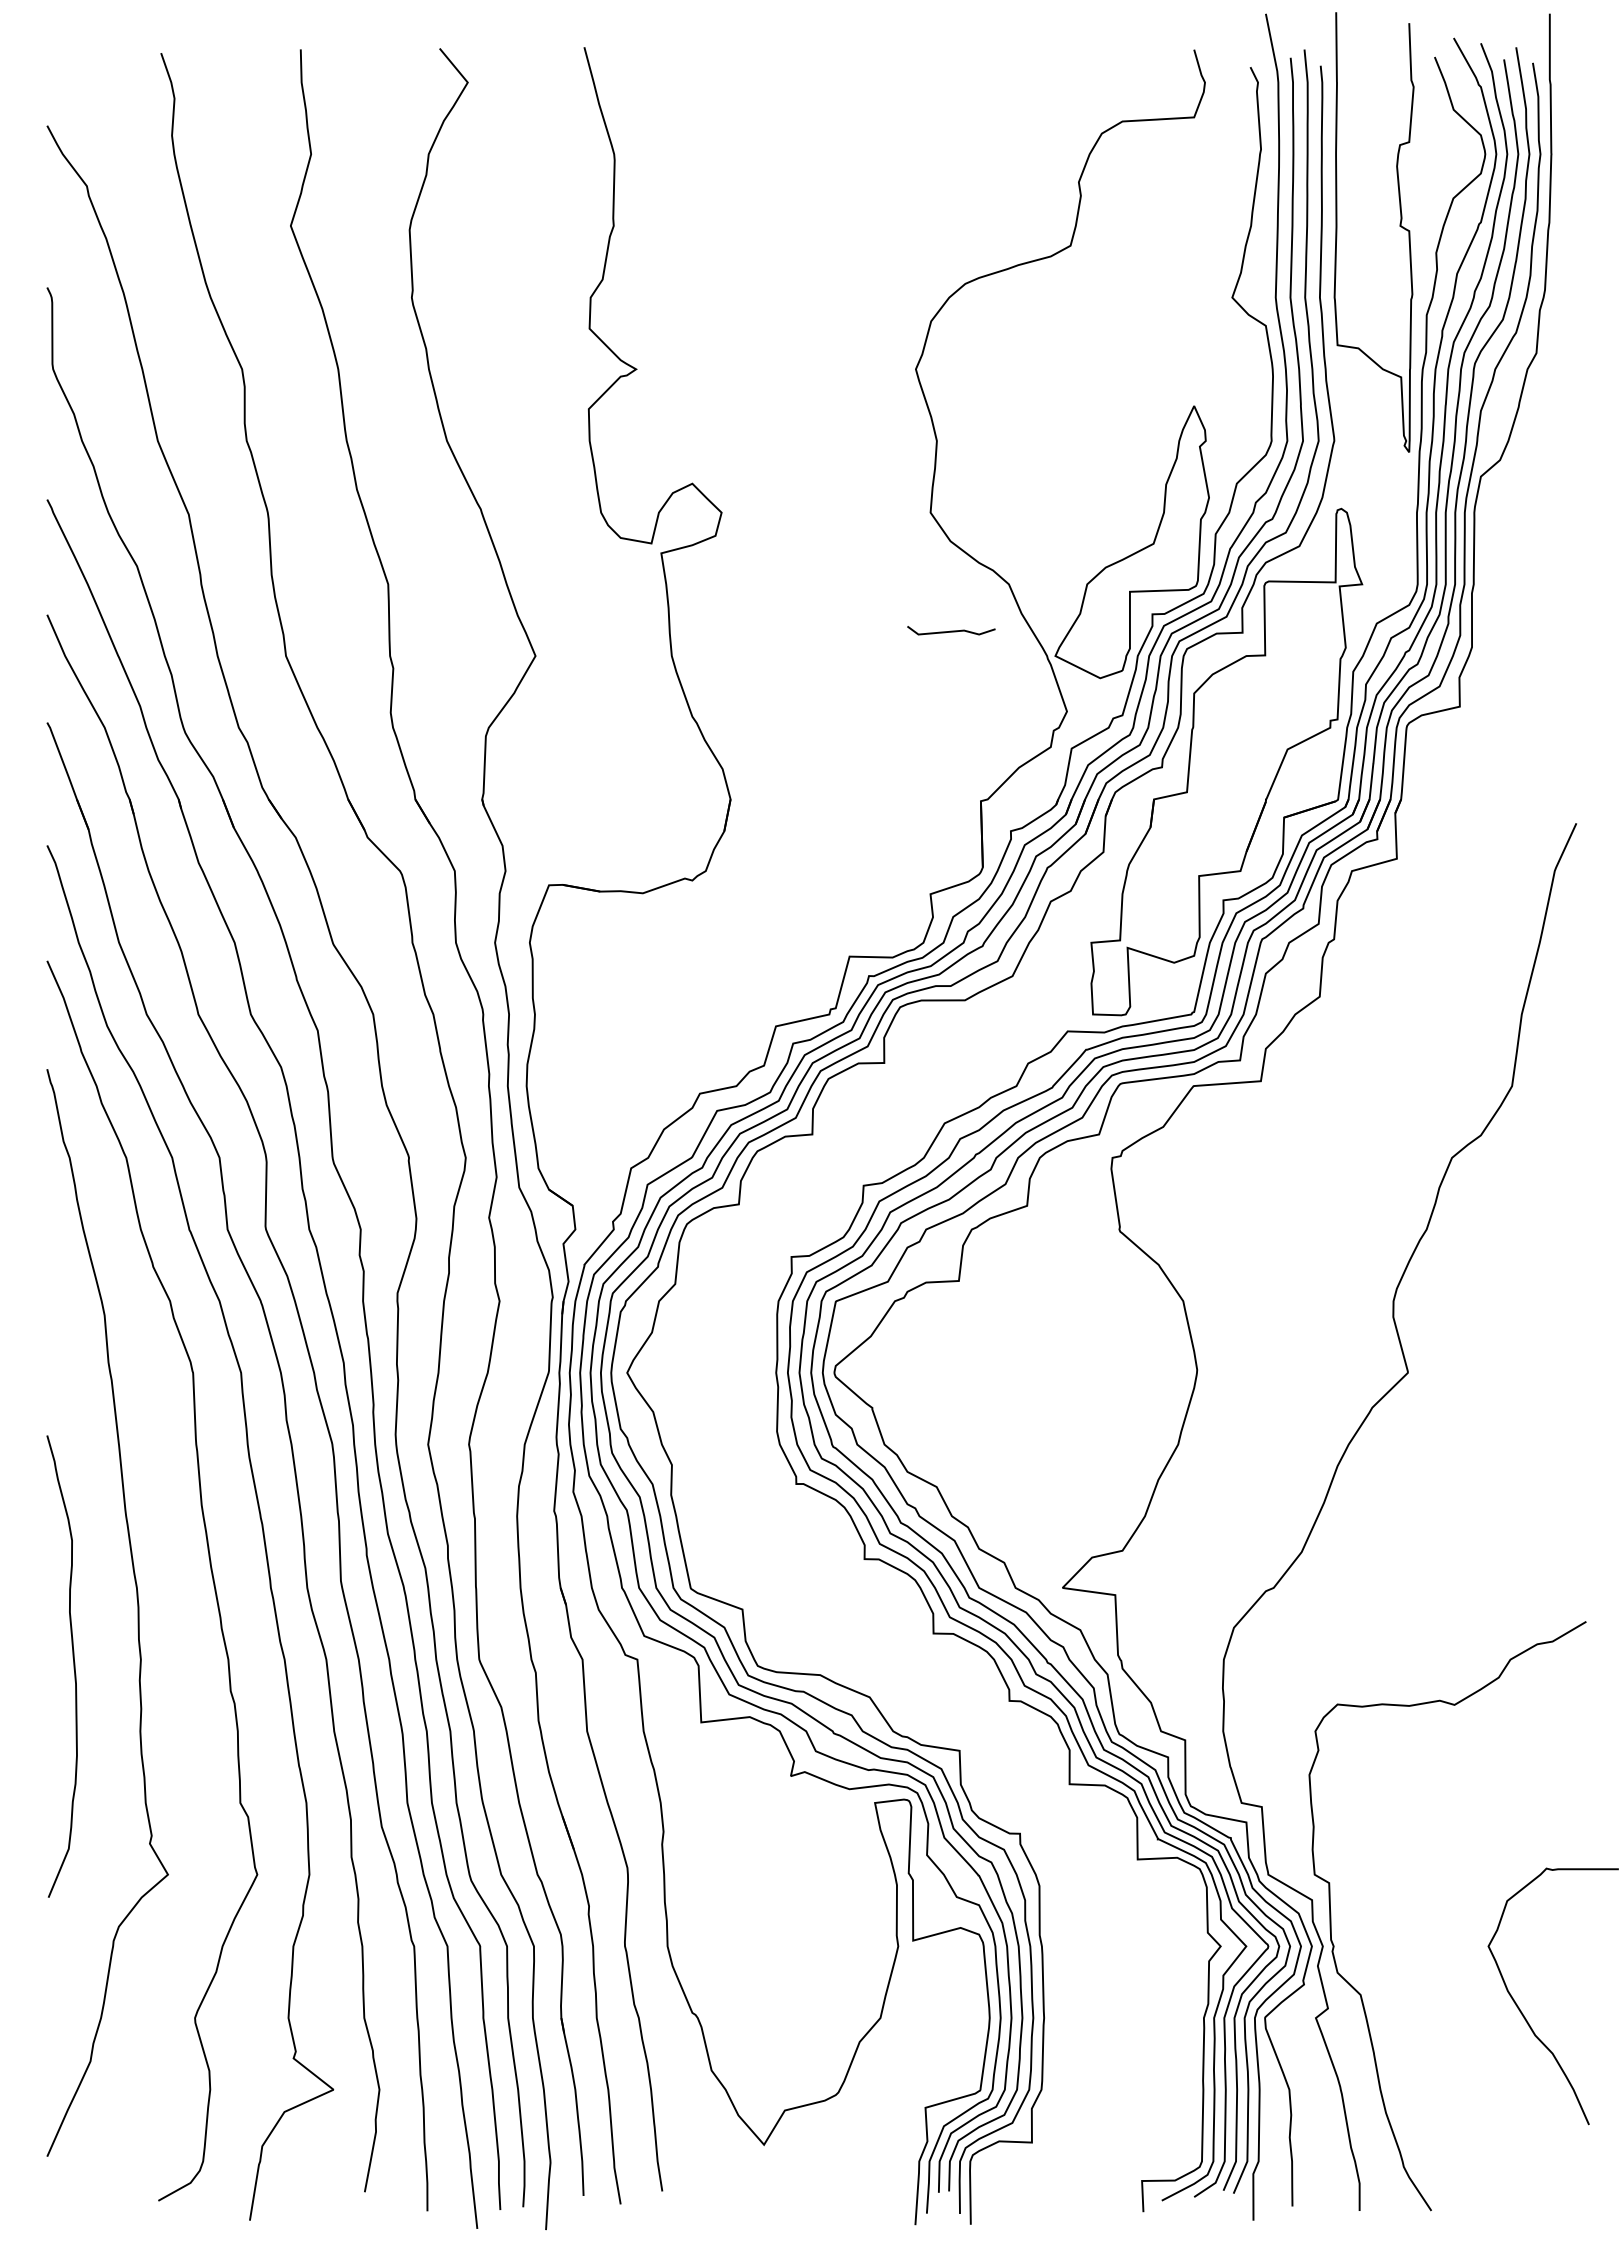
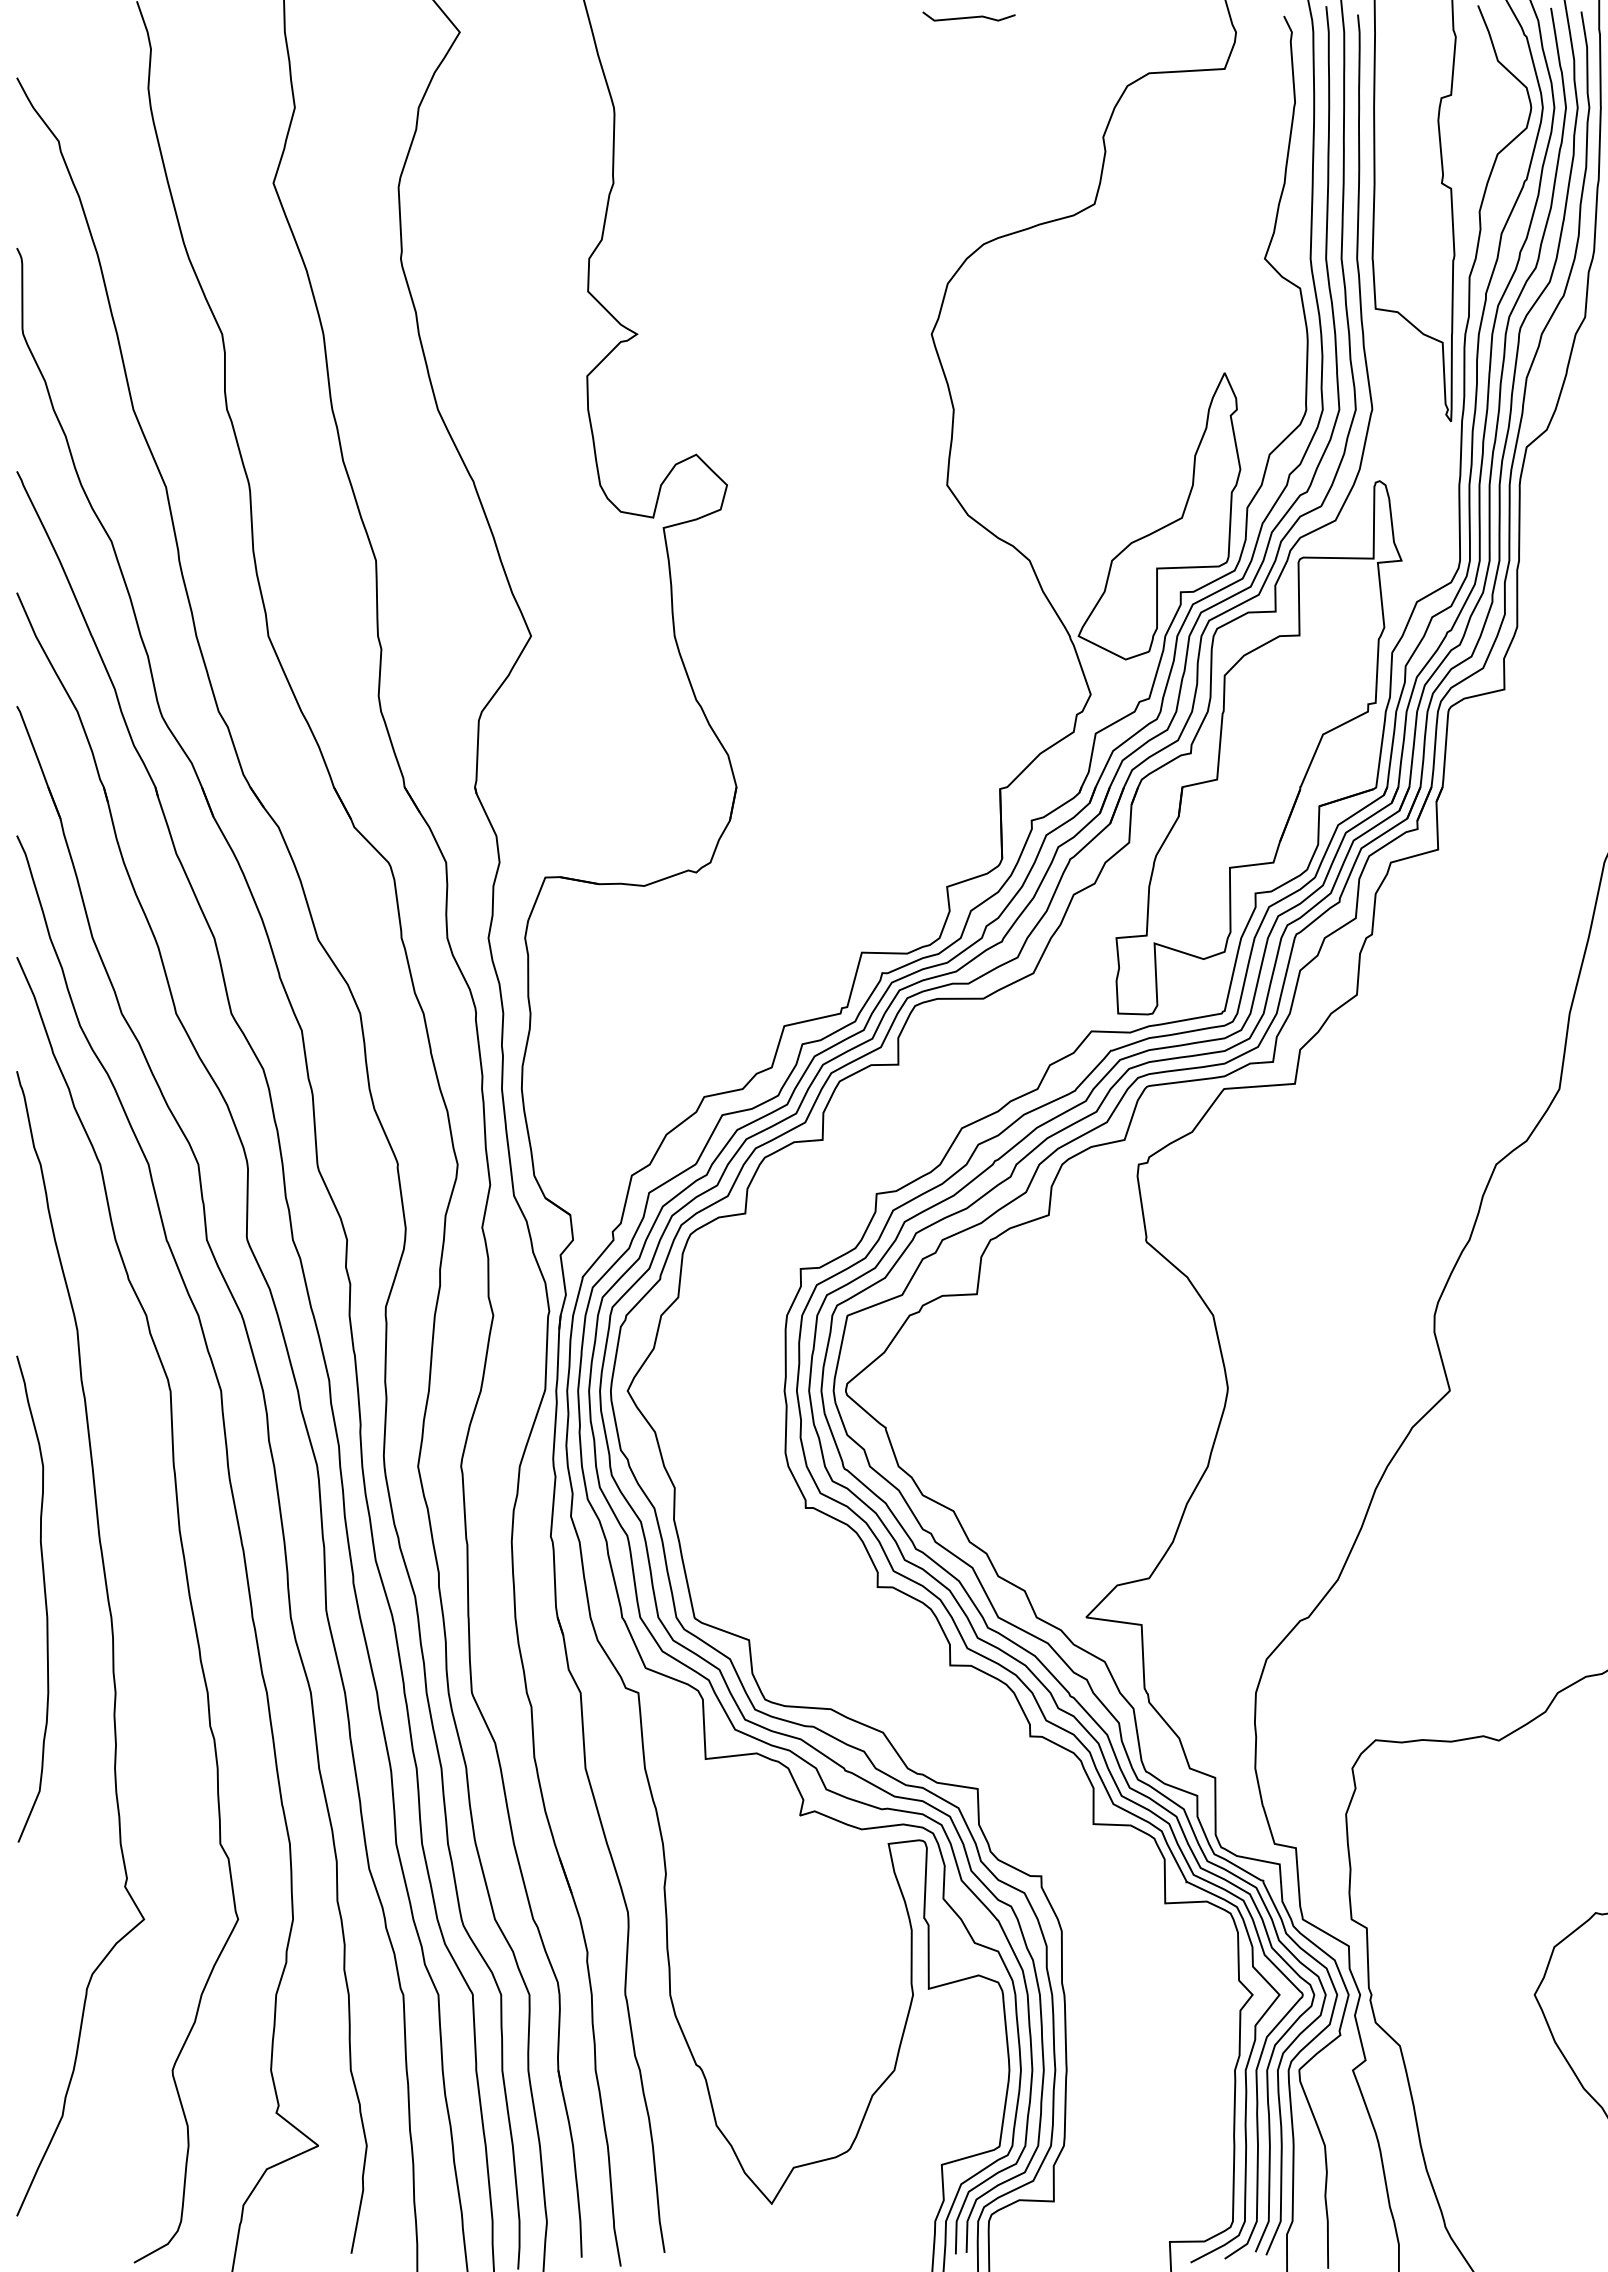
line: (951, 630) -> (969, 16), moved
curve: (73, 1666) -> (44, 1599), moved

